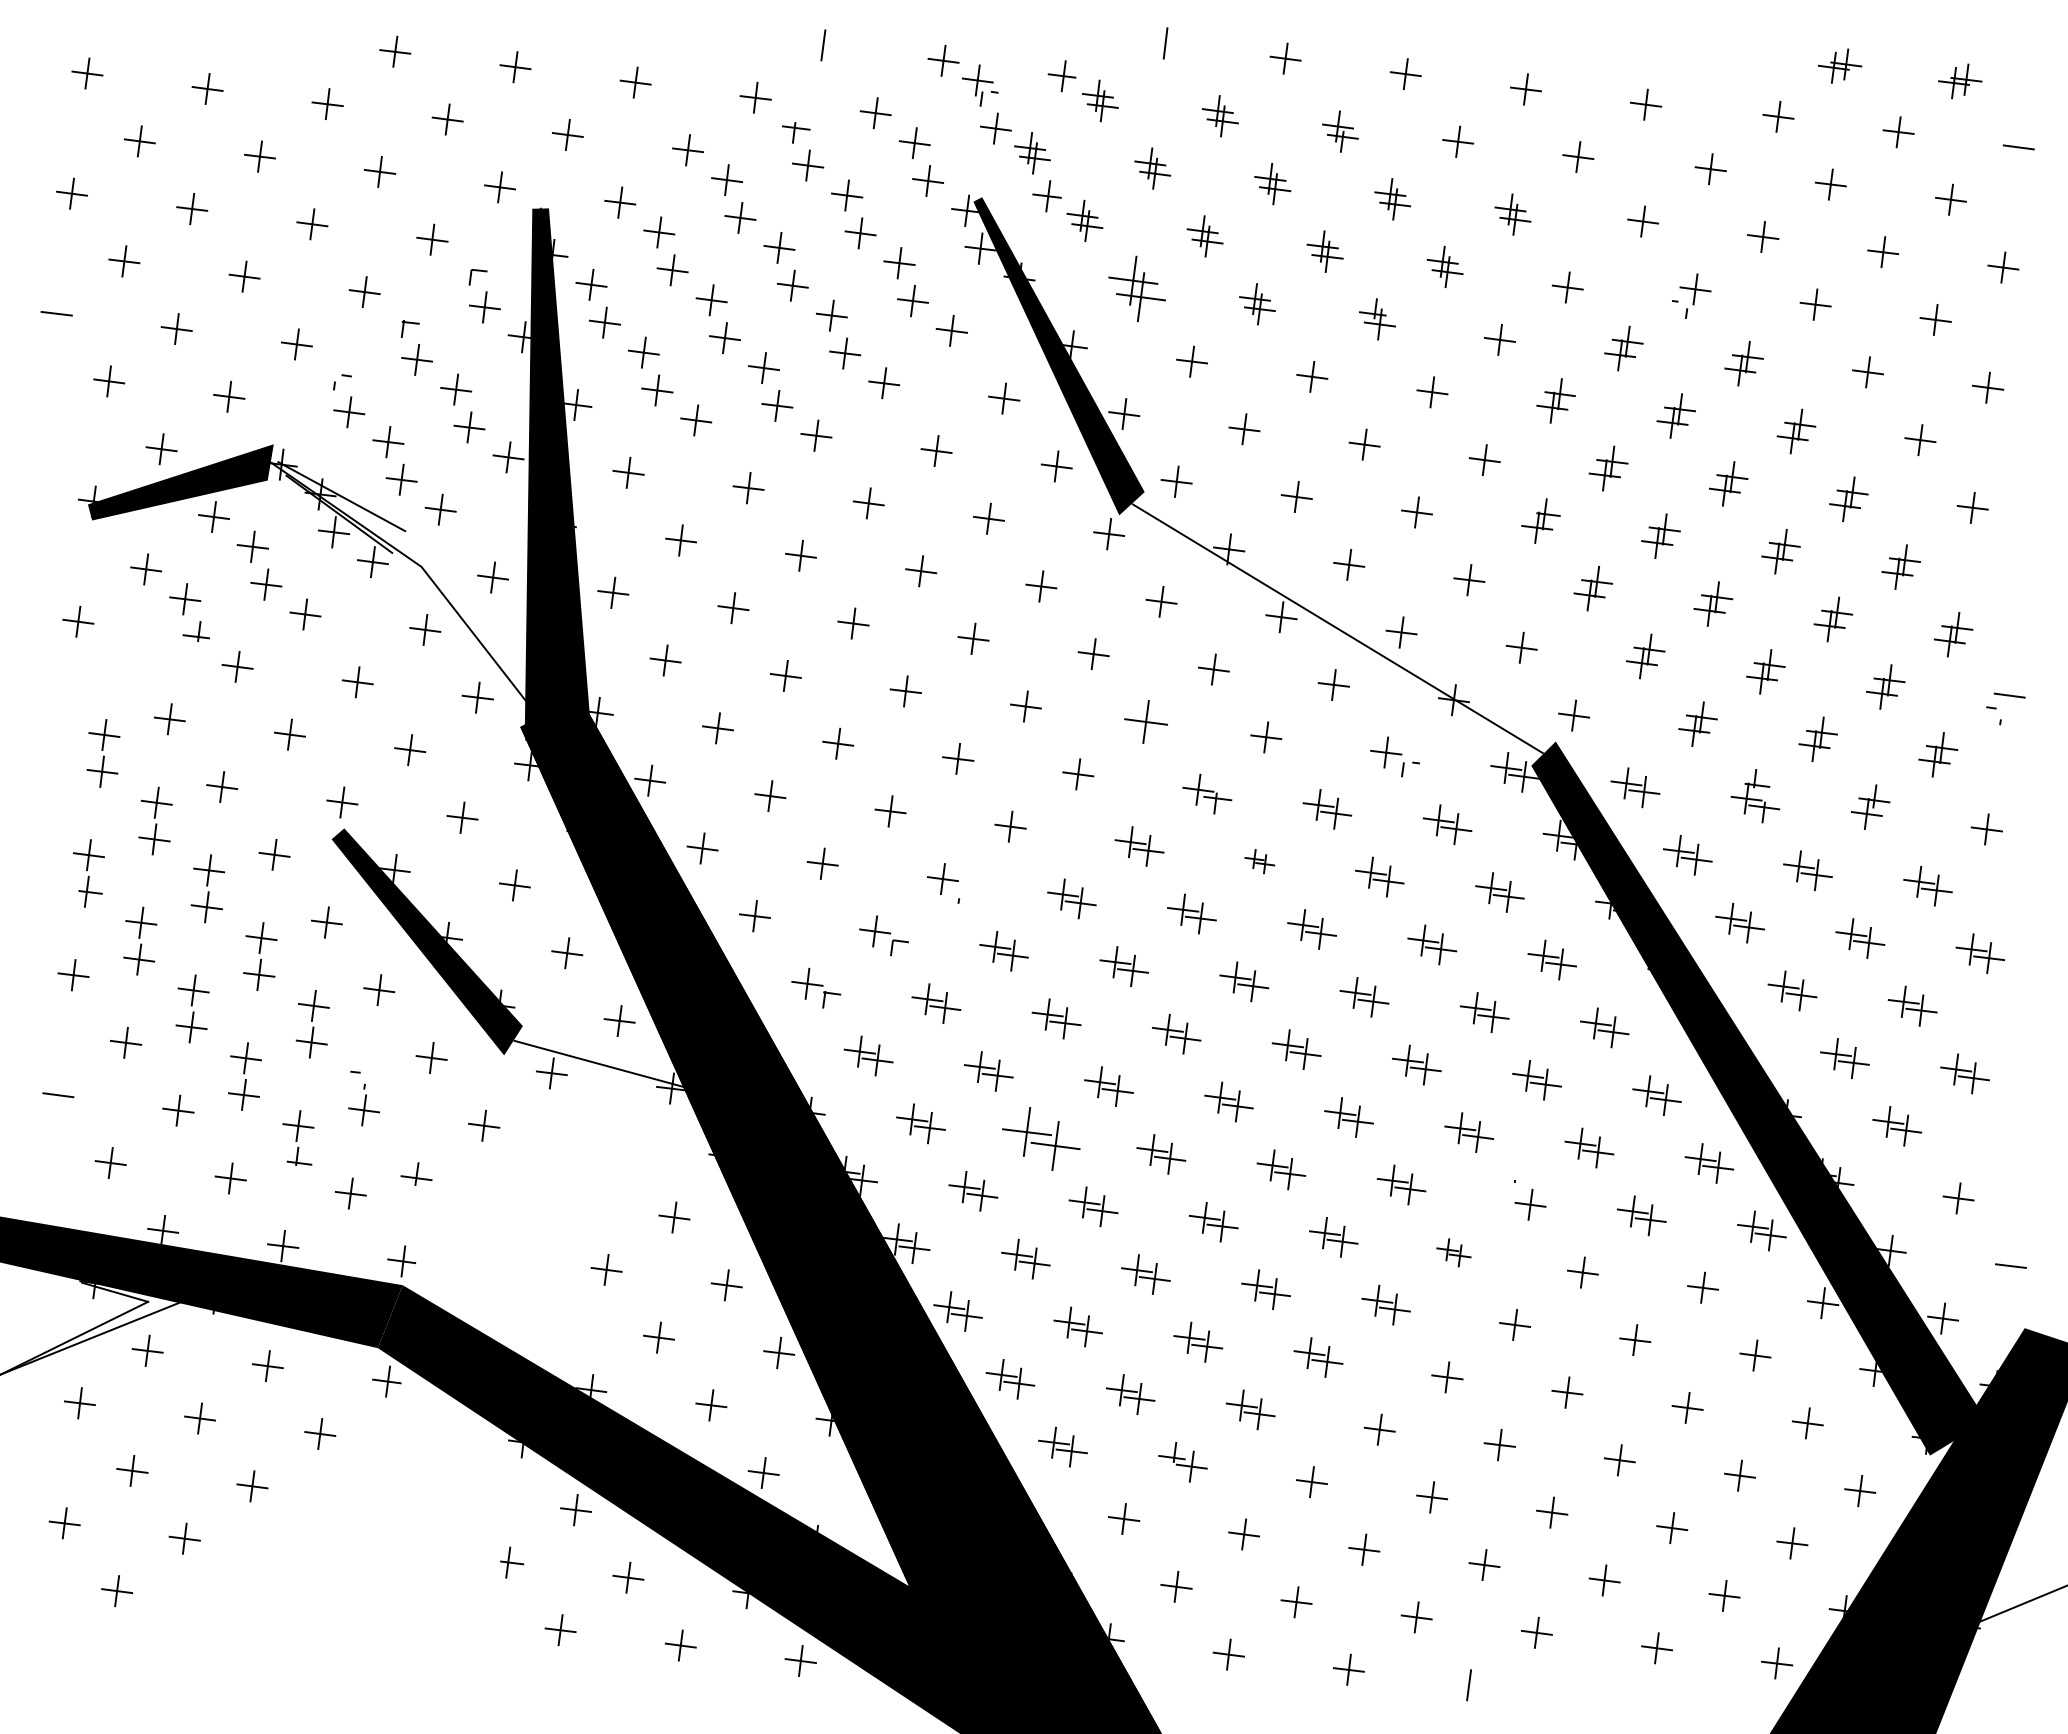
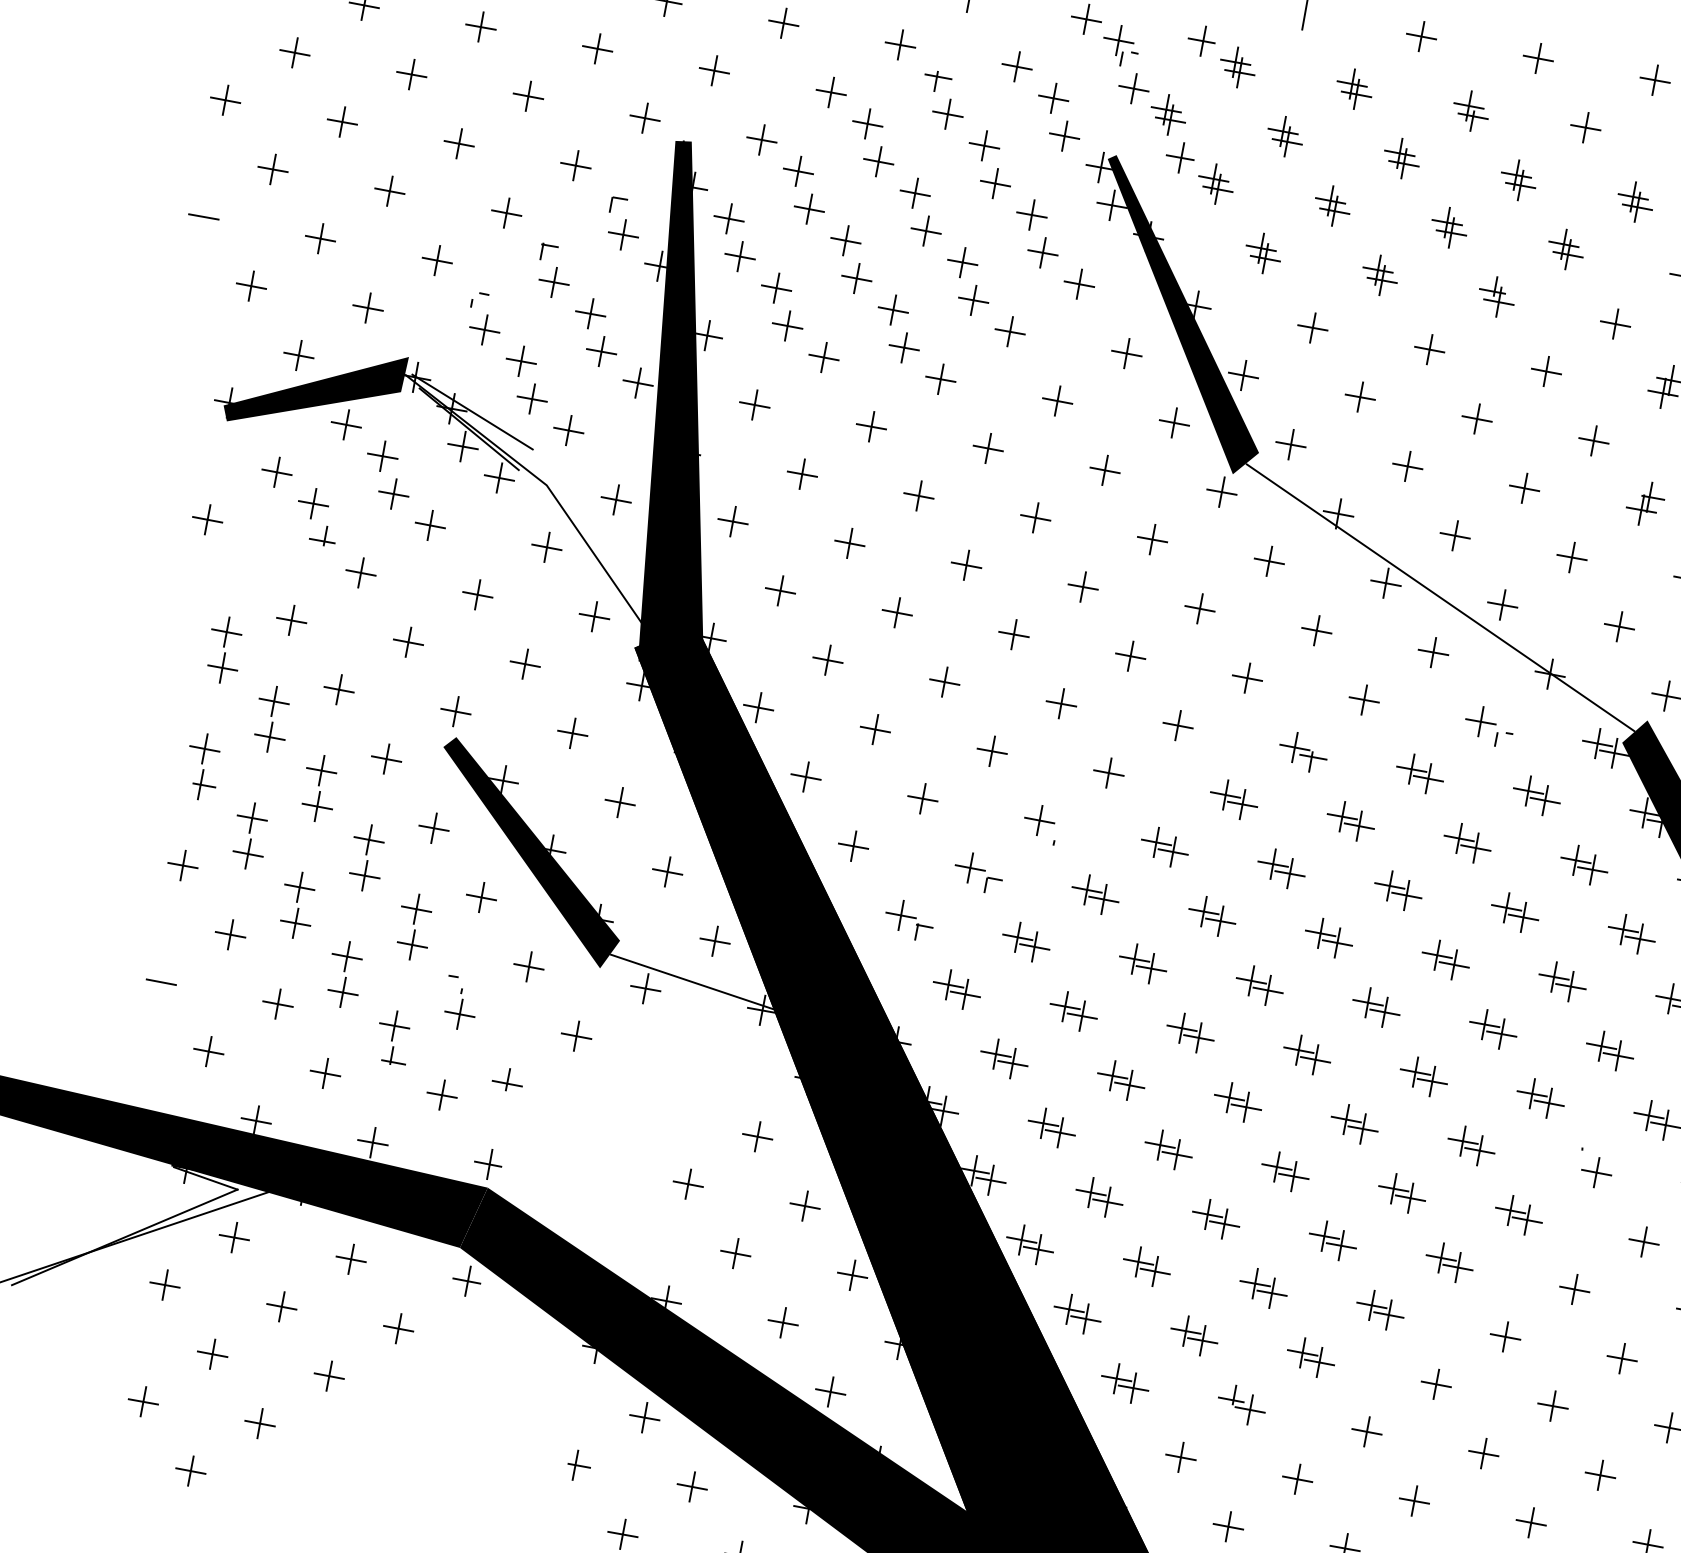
part: (1137, 288) -> (1263, 253), size x0.62
part: (1145, 721) -> (1246, 677), size x0.71
part: (1259, 861) -> (1350, 821), size x1.67
part: (1040, 1138) -> (1120, 1080), size x0.62
part: (1453, 1252) -> (1518, 1214), size x1.43

